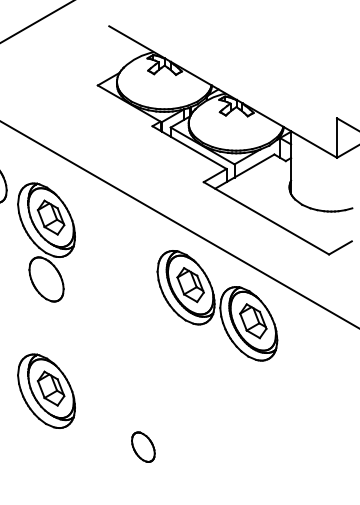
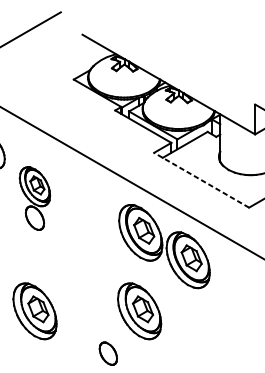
line: (266, 218) -> (201, 180), solid -> dashed
part: (46, 242) -> (34, 198), size x0.7
part: (184, 390) -> (139, 310), added

